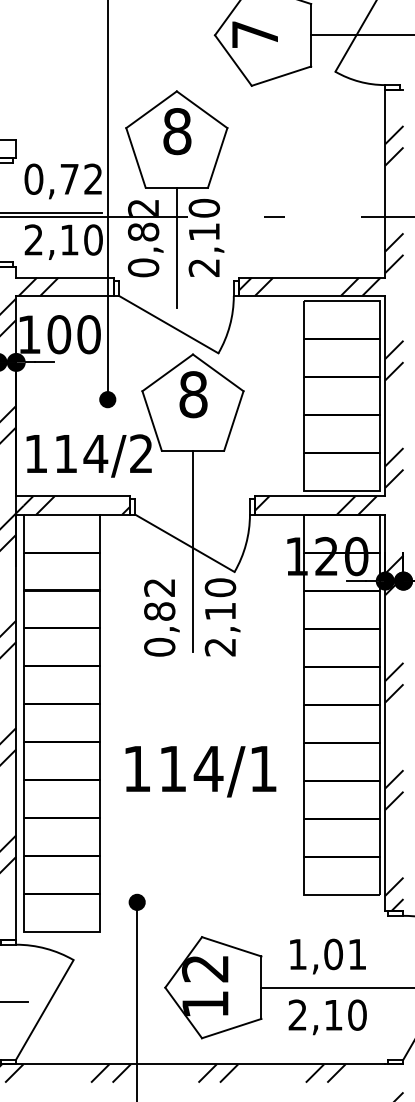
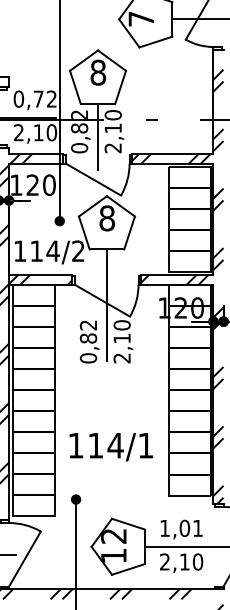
text: (58, 333) -> (32, 184), 100 -> 120
text: (199, 772) -> (110, 447), moved

